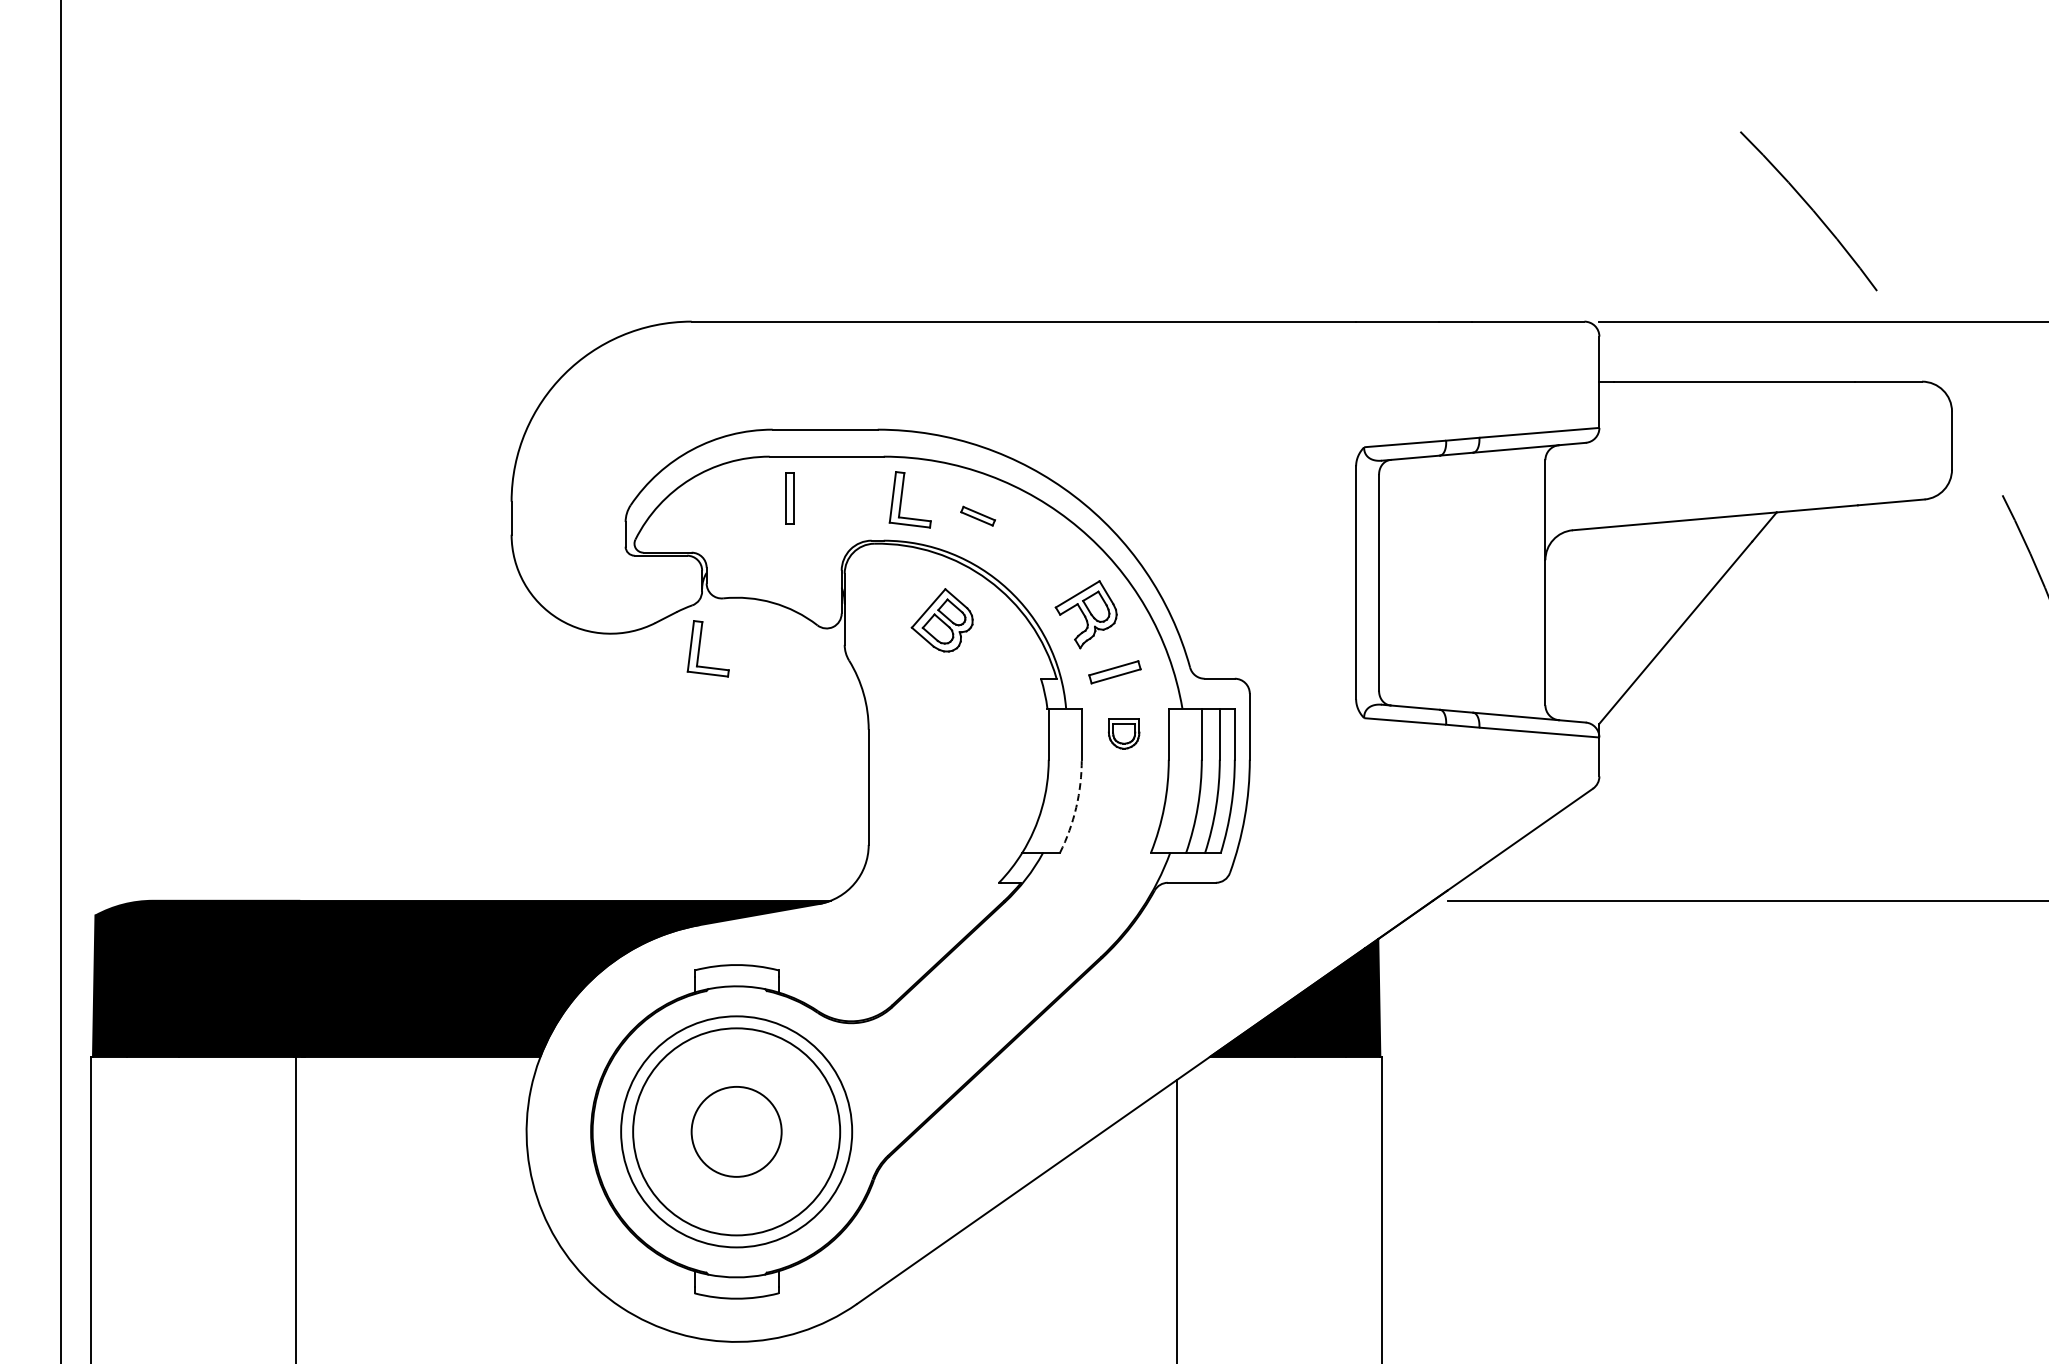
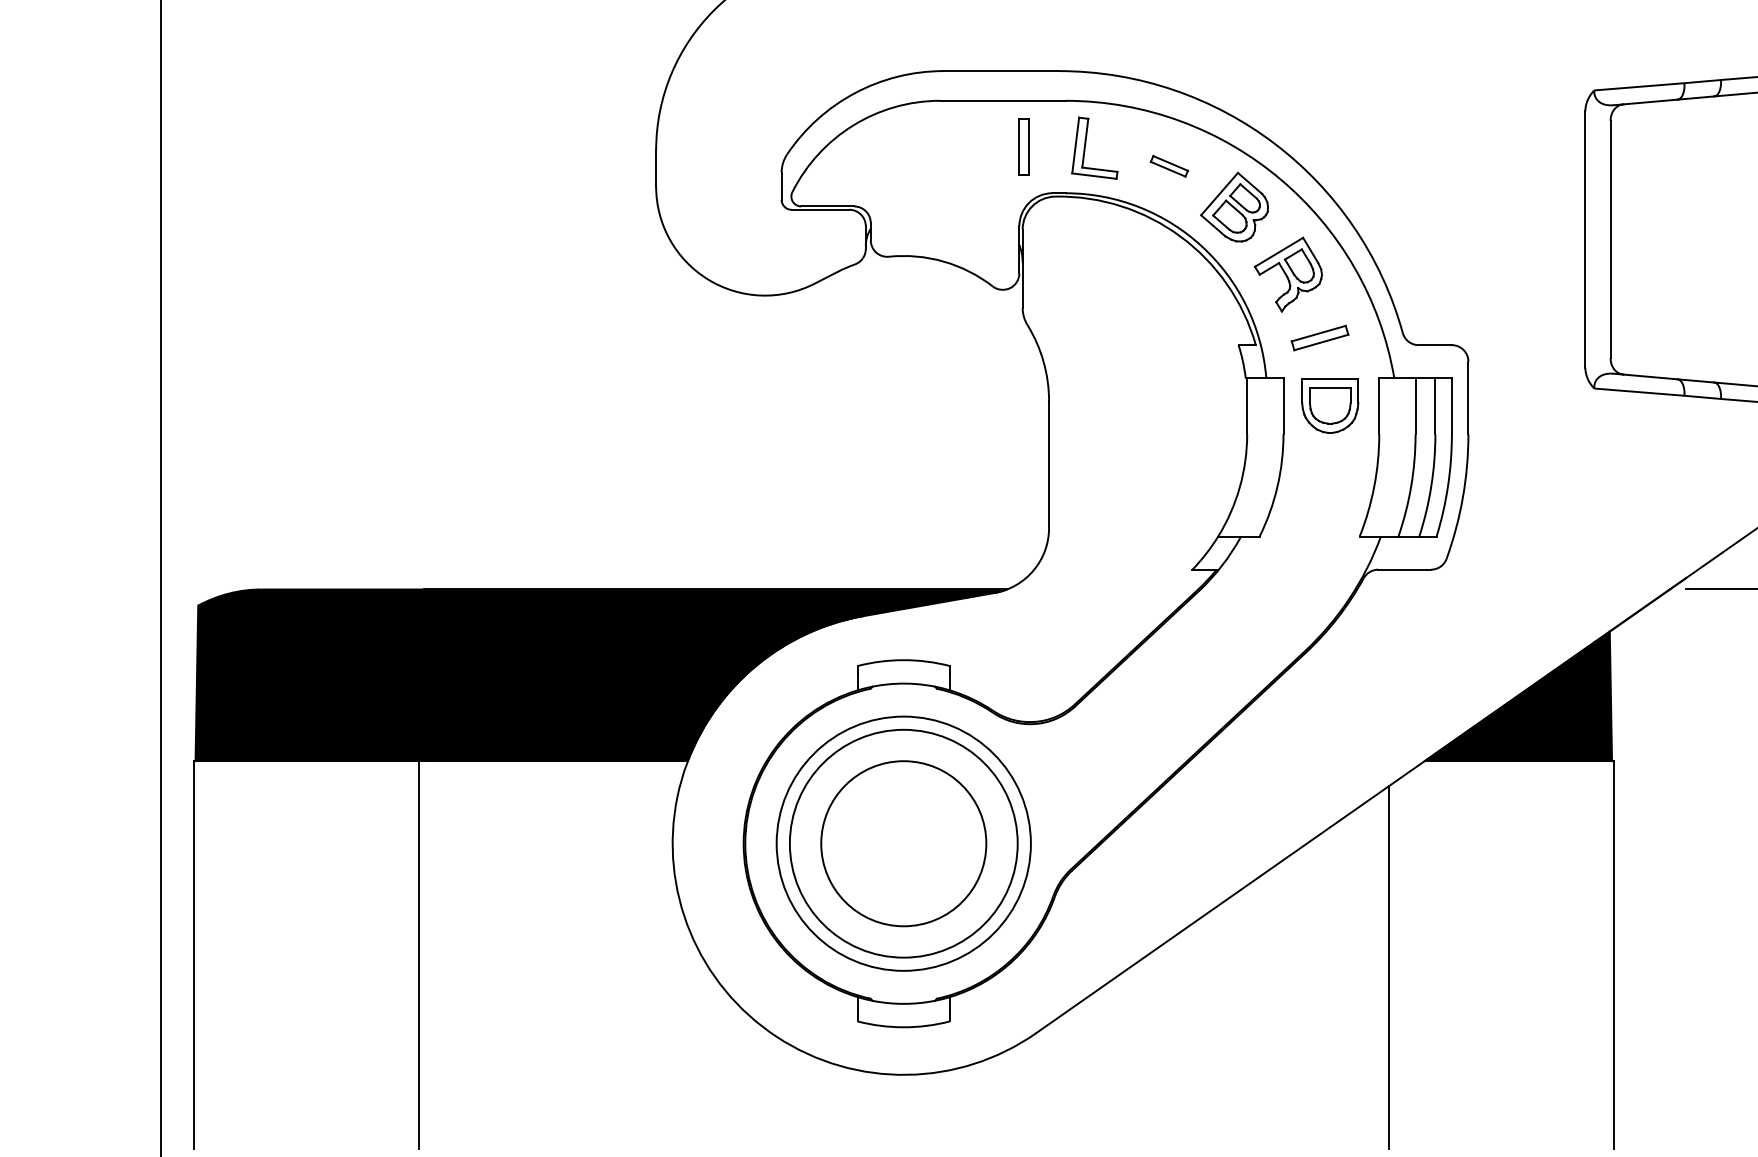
part: (789, 498) -> (1023, 146), moved
part: (941, 620) -> (1233, 207), moved
part: (700, 647) -> (864, 310), removed
part: (1123, 733) -> (1329, 405), size x1.67
arc: (1076, 807) -> (1277, 486), dashed -> solid
circle: (736, 1131) -> (903, 843), size x1.67

